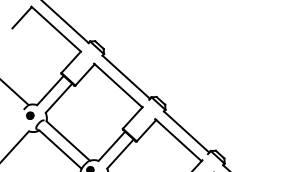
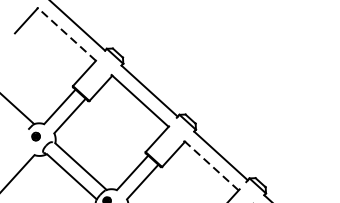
line: (55, 28) -> (65, 33), solid -> dashed
line: (178, 139) -> (211, 164), solid -> dashed

